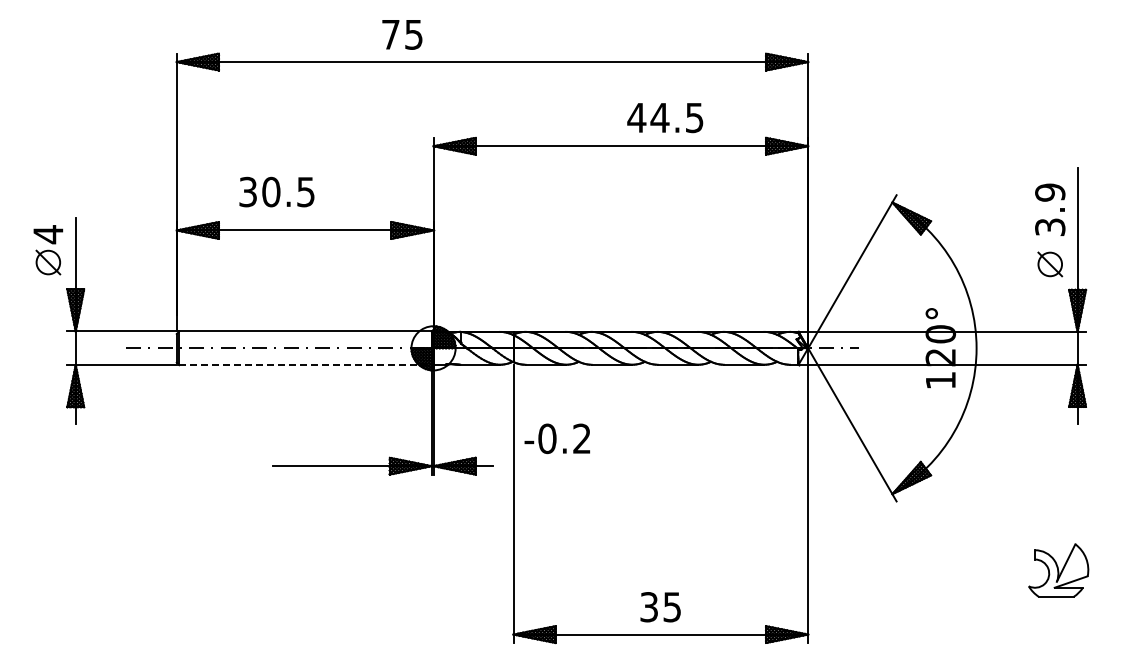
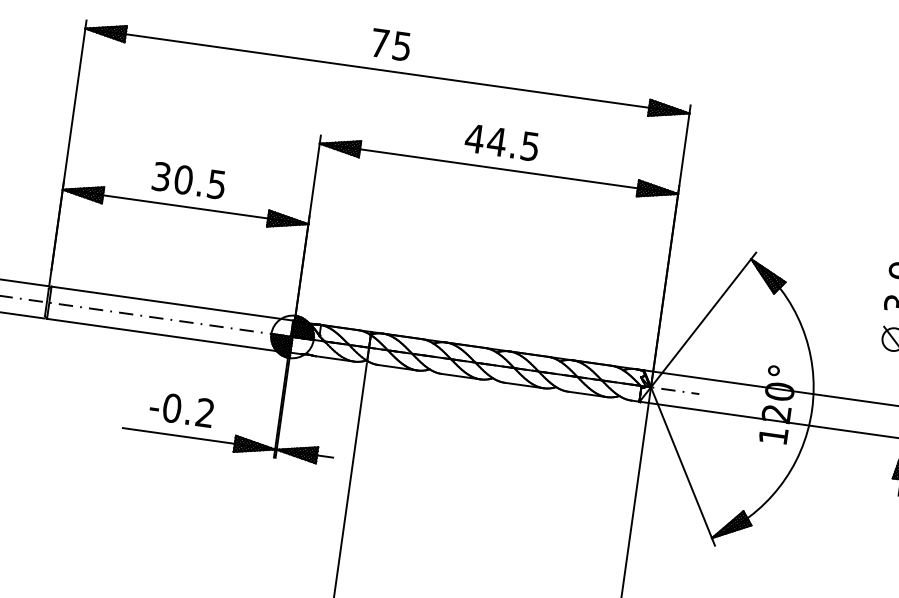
text: (402, 34) -> (391, 44), moved
text: (665, 118) -> (502, 143), moved
text: (276, 191) -> (188, 180), moved
line: (306, 365) -> (168, 336), dashed -> solid
text: (556, 438) -> (180, 409), moved

